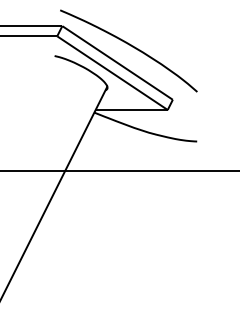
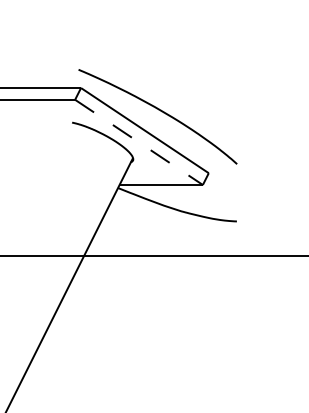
line: (112, 73) -> (139, 142), solid -> dashed

